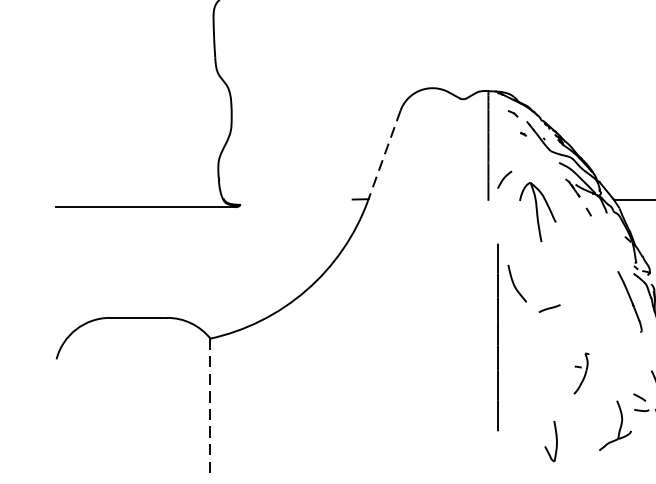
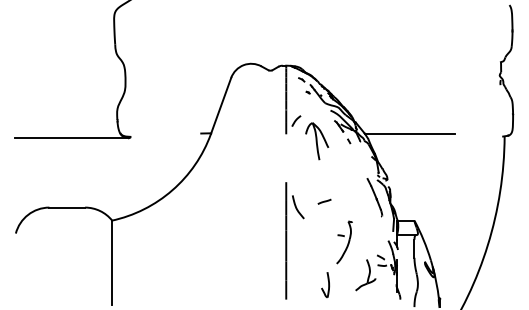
line: (385, 154) -> (221, 105), dashed -> solid
part: (500, 336) -> (287, 240), moved
part: (581, 373) -> (344, 242), size x1.67
line: (210, 407) -> (112, 263), dashed -> solid

